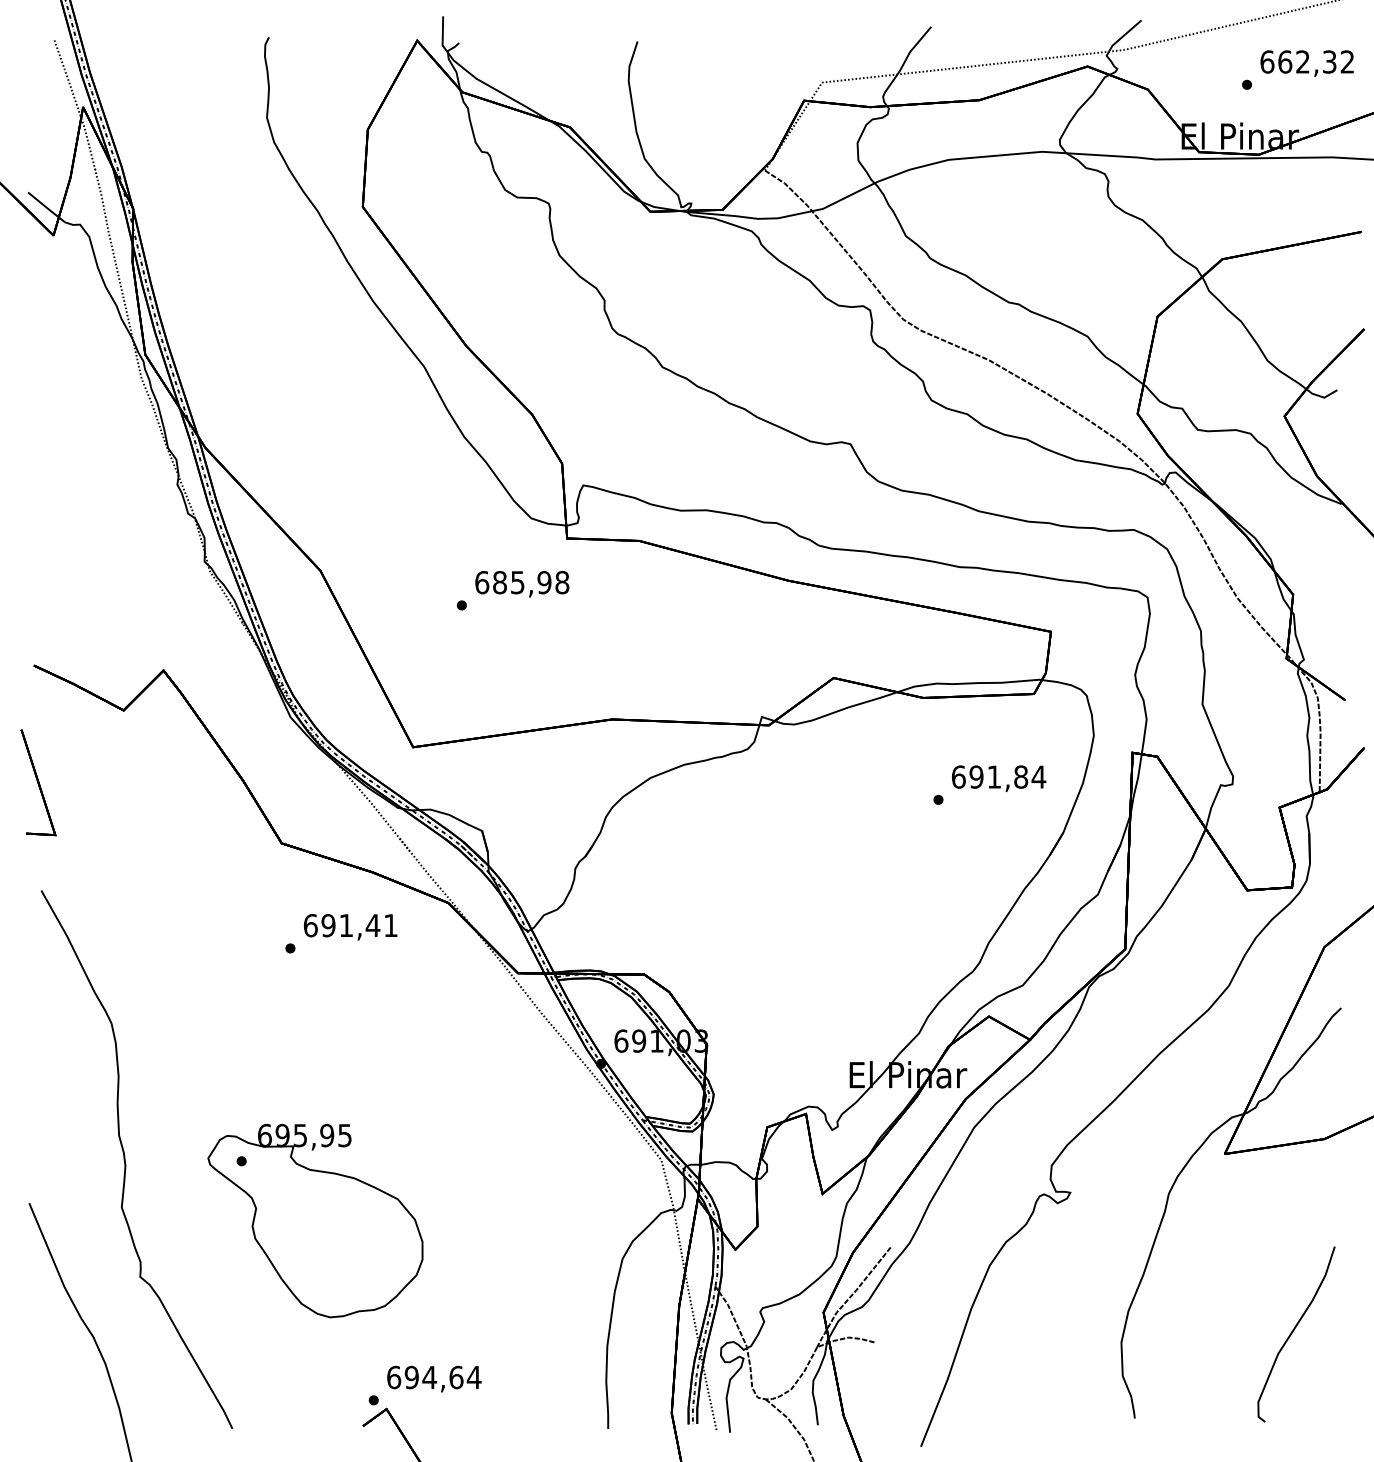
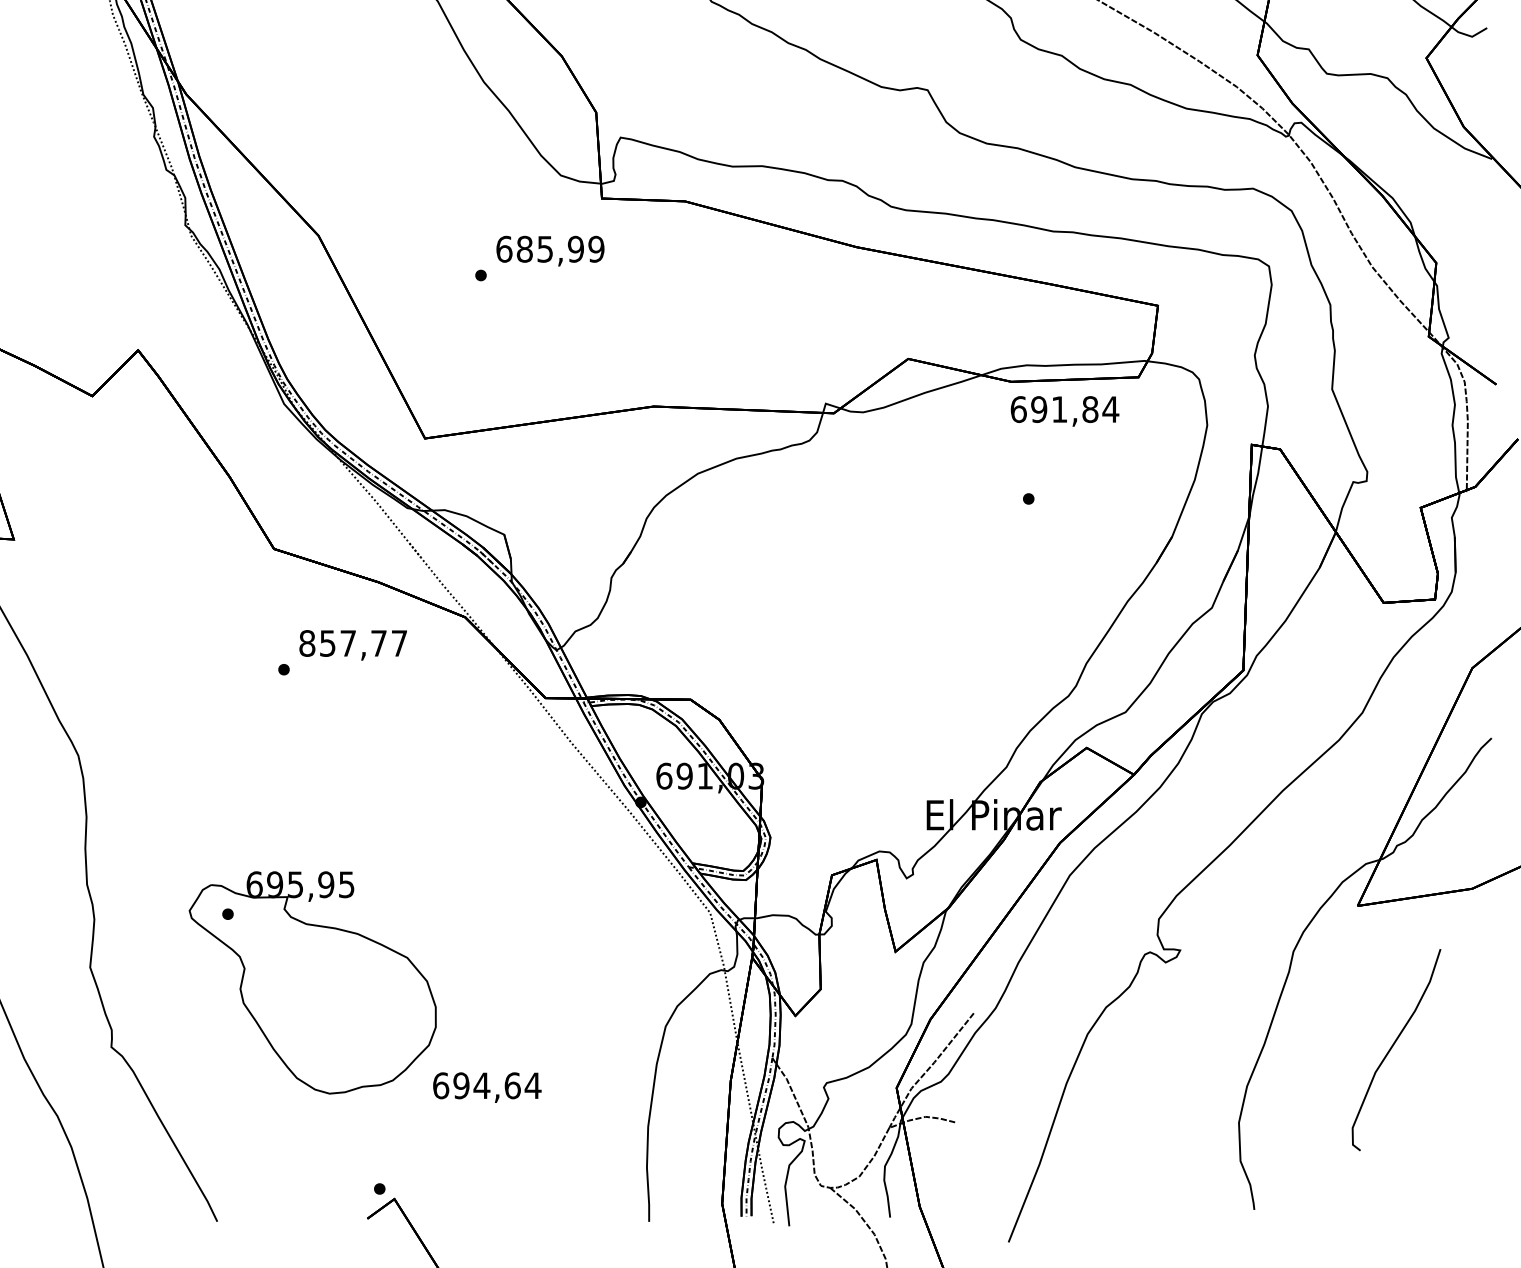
text: (562, 582) -> (596, 249), 685,98 -> 685,99
text: (999, 778) -> (1065, 411), moved
text: (350, 925) -> (353, 643), 691,41 -> 857,77
curve: (1293, 1332) -> (1393, 1047), moved
text: (434, 1378) -> (487, 1086), moved

